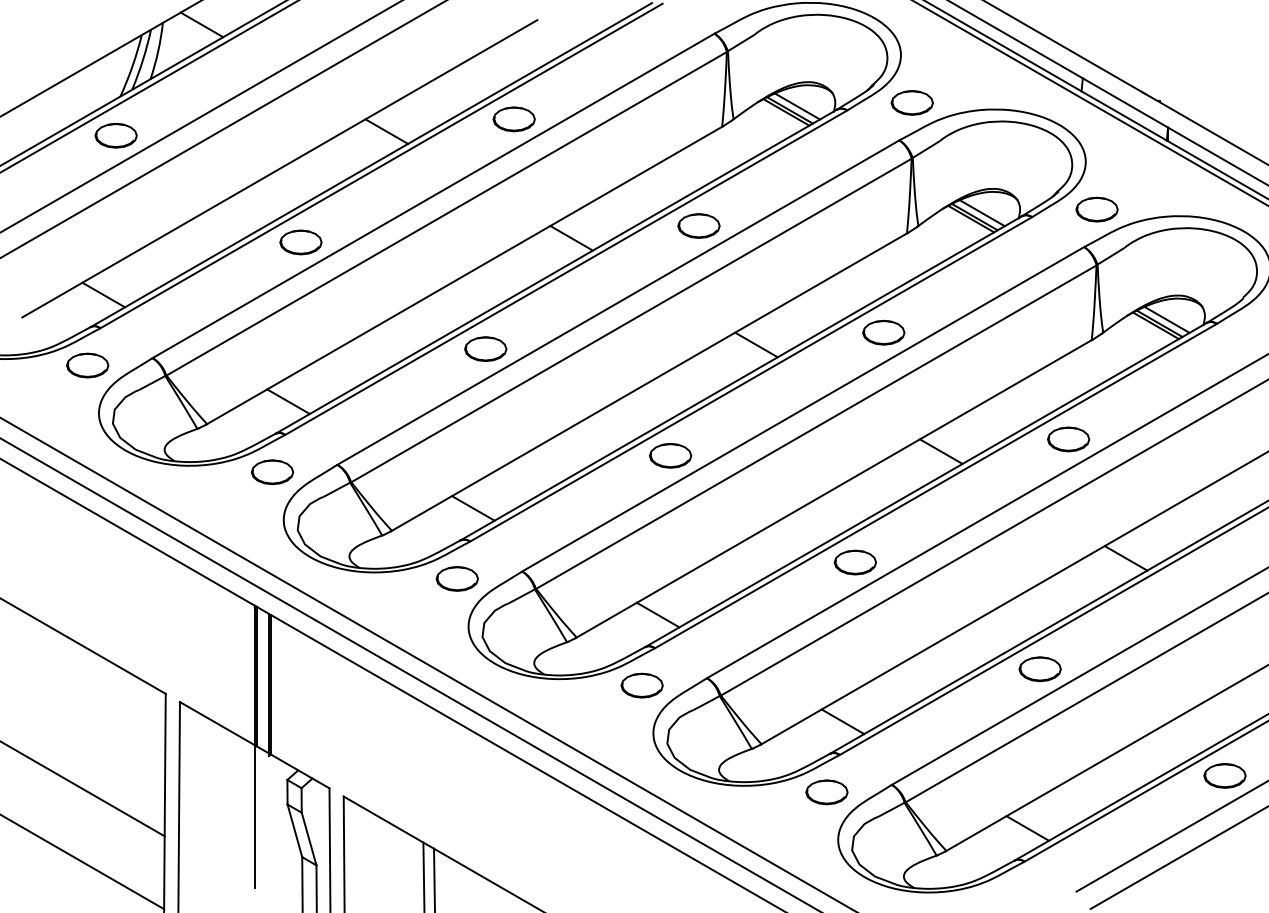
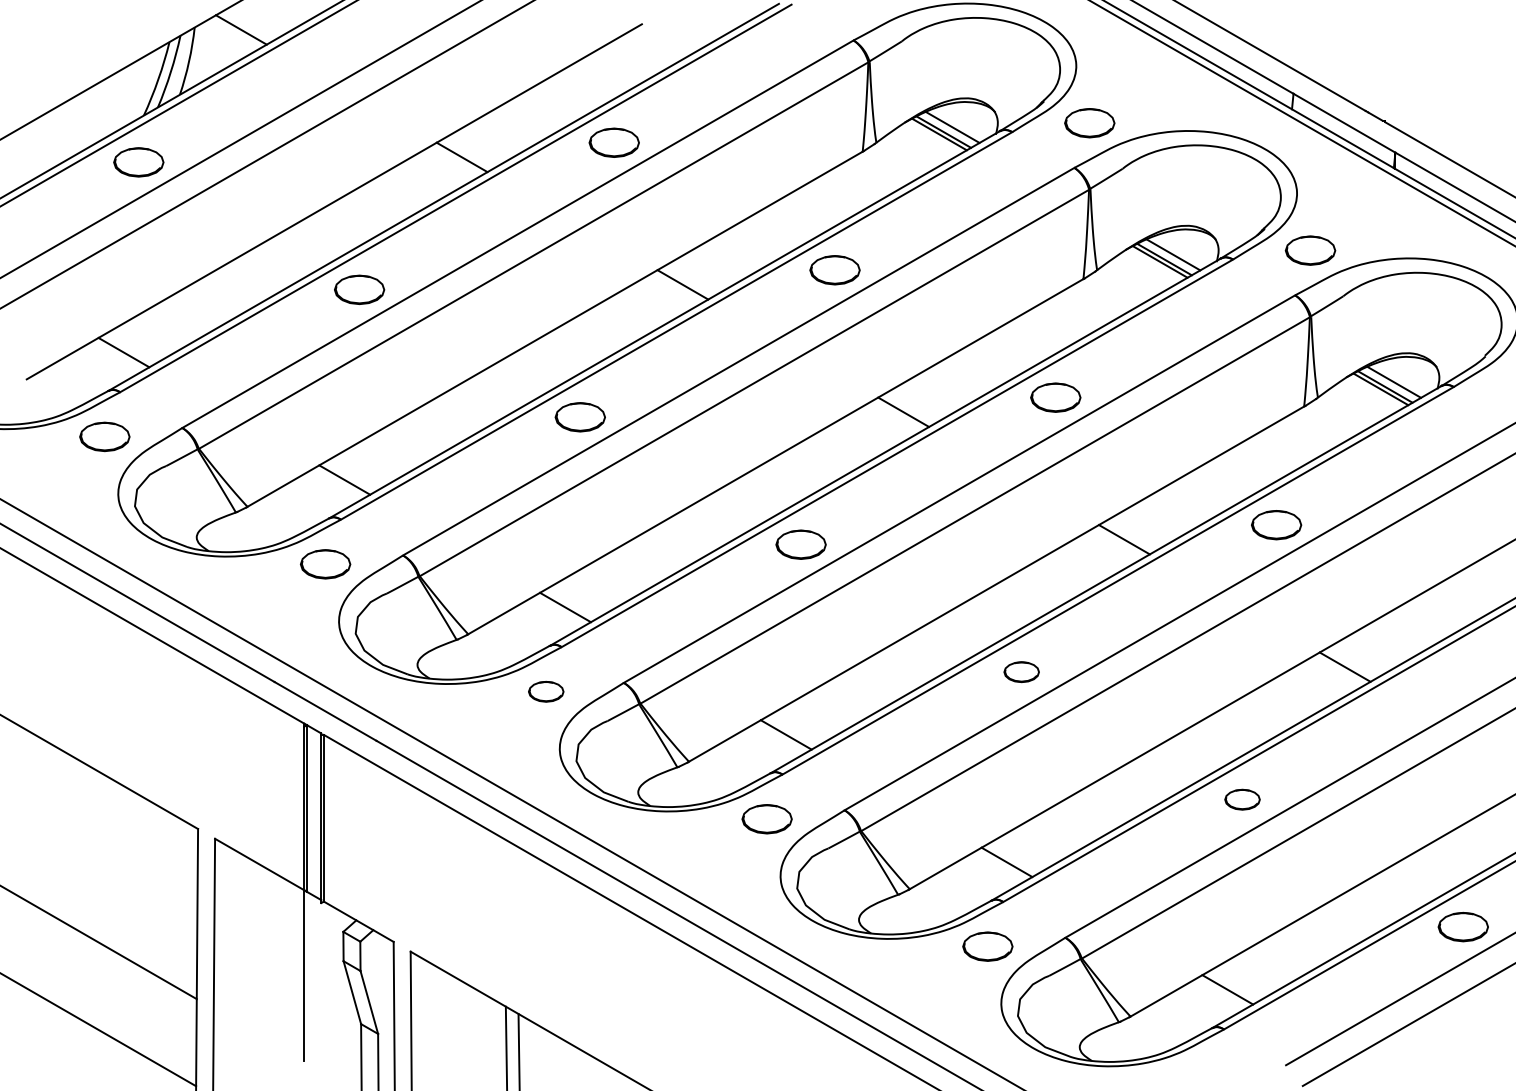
part: (854, 562) -> (1020, 672), size x0.7
part: (456, 578) -> (545, 691), size x0.7
part: (1039, 669) -> (1241, 799), size x0.7

